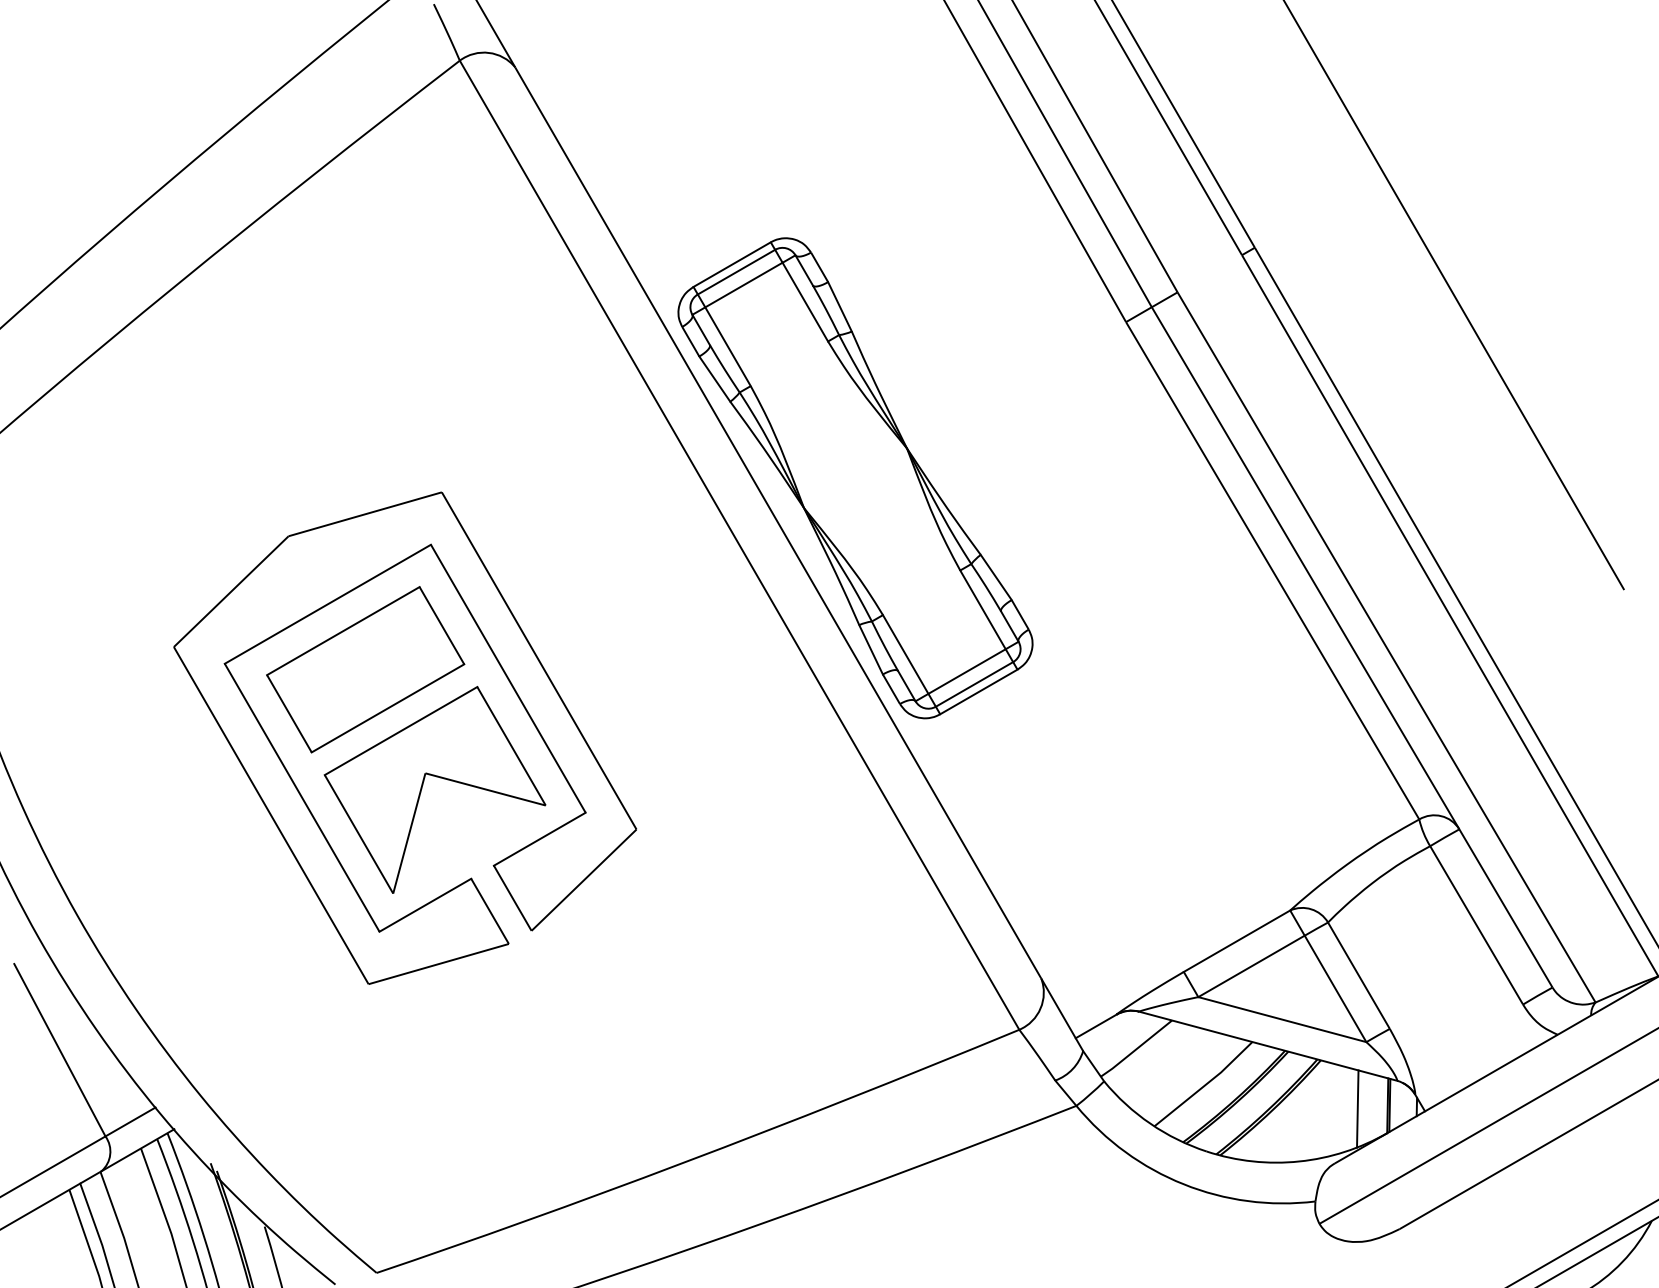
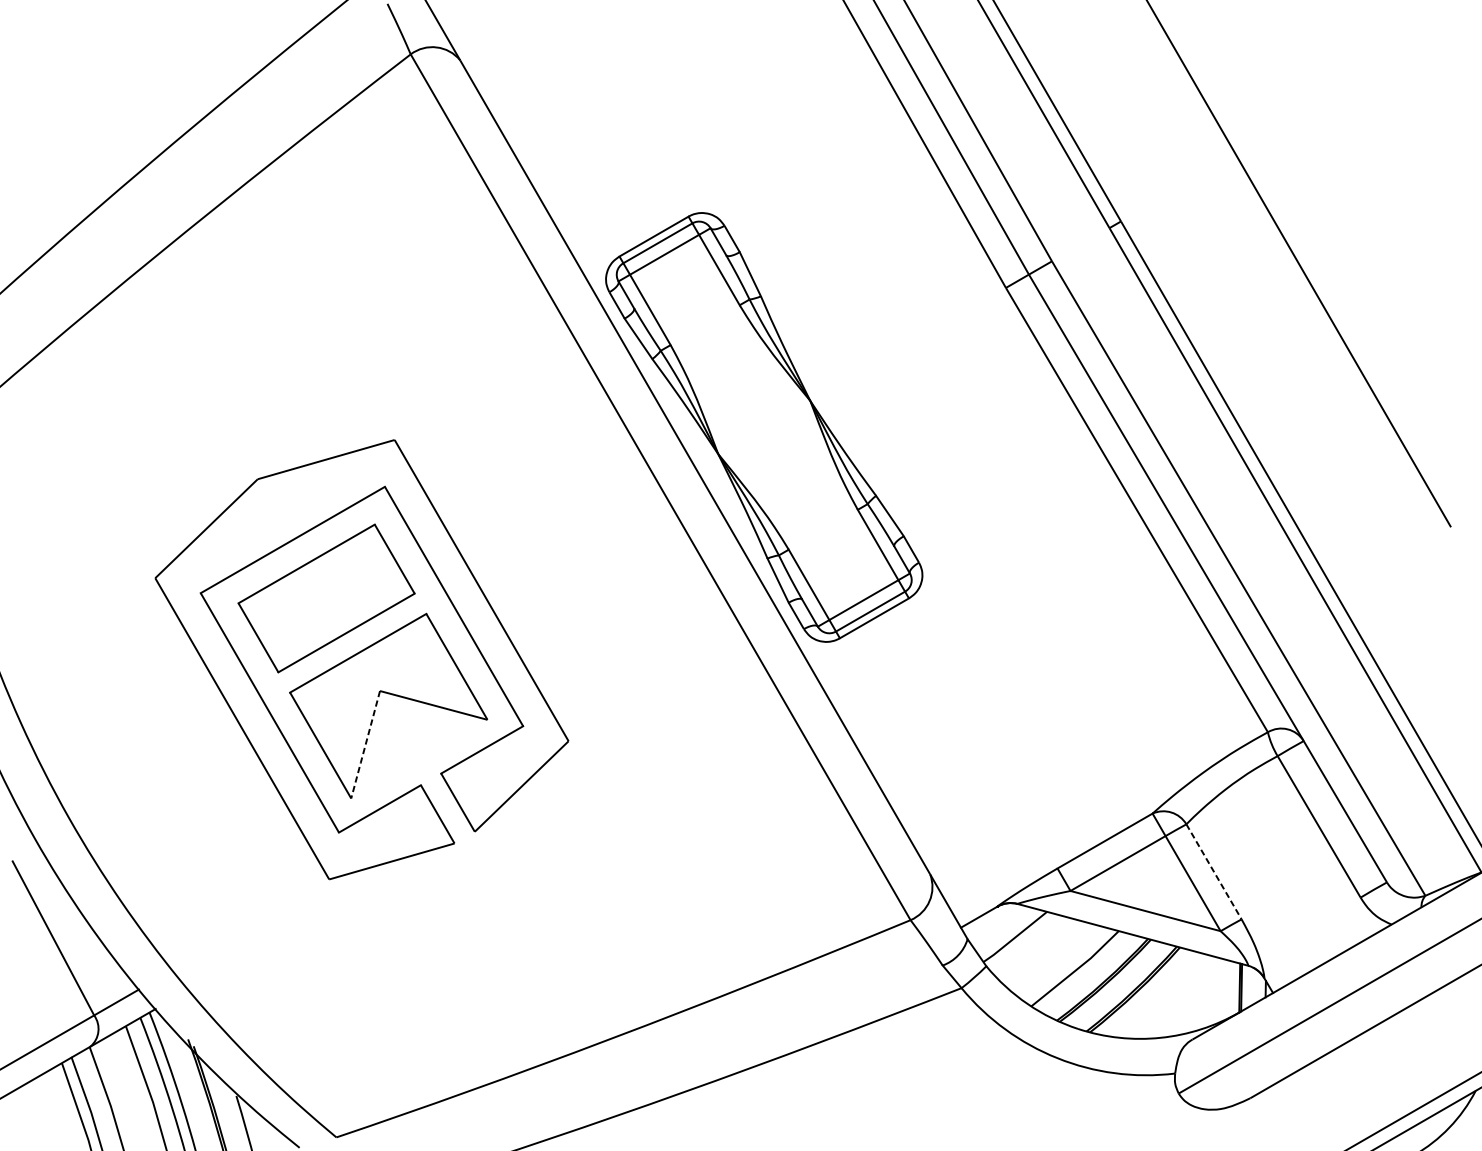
line: (409, 833) -> (365, 744), solid -> dashed
line: (1358, 975) -> (1213, 871), solid -> dashed
line: (1357, 1108) -> (1212, 990), removed

